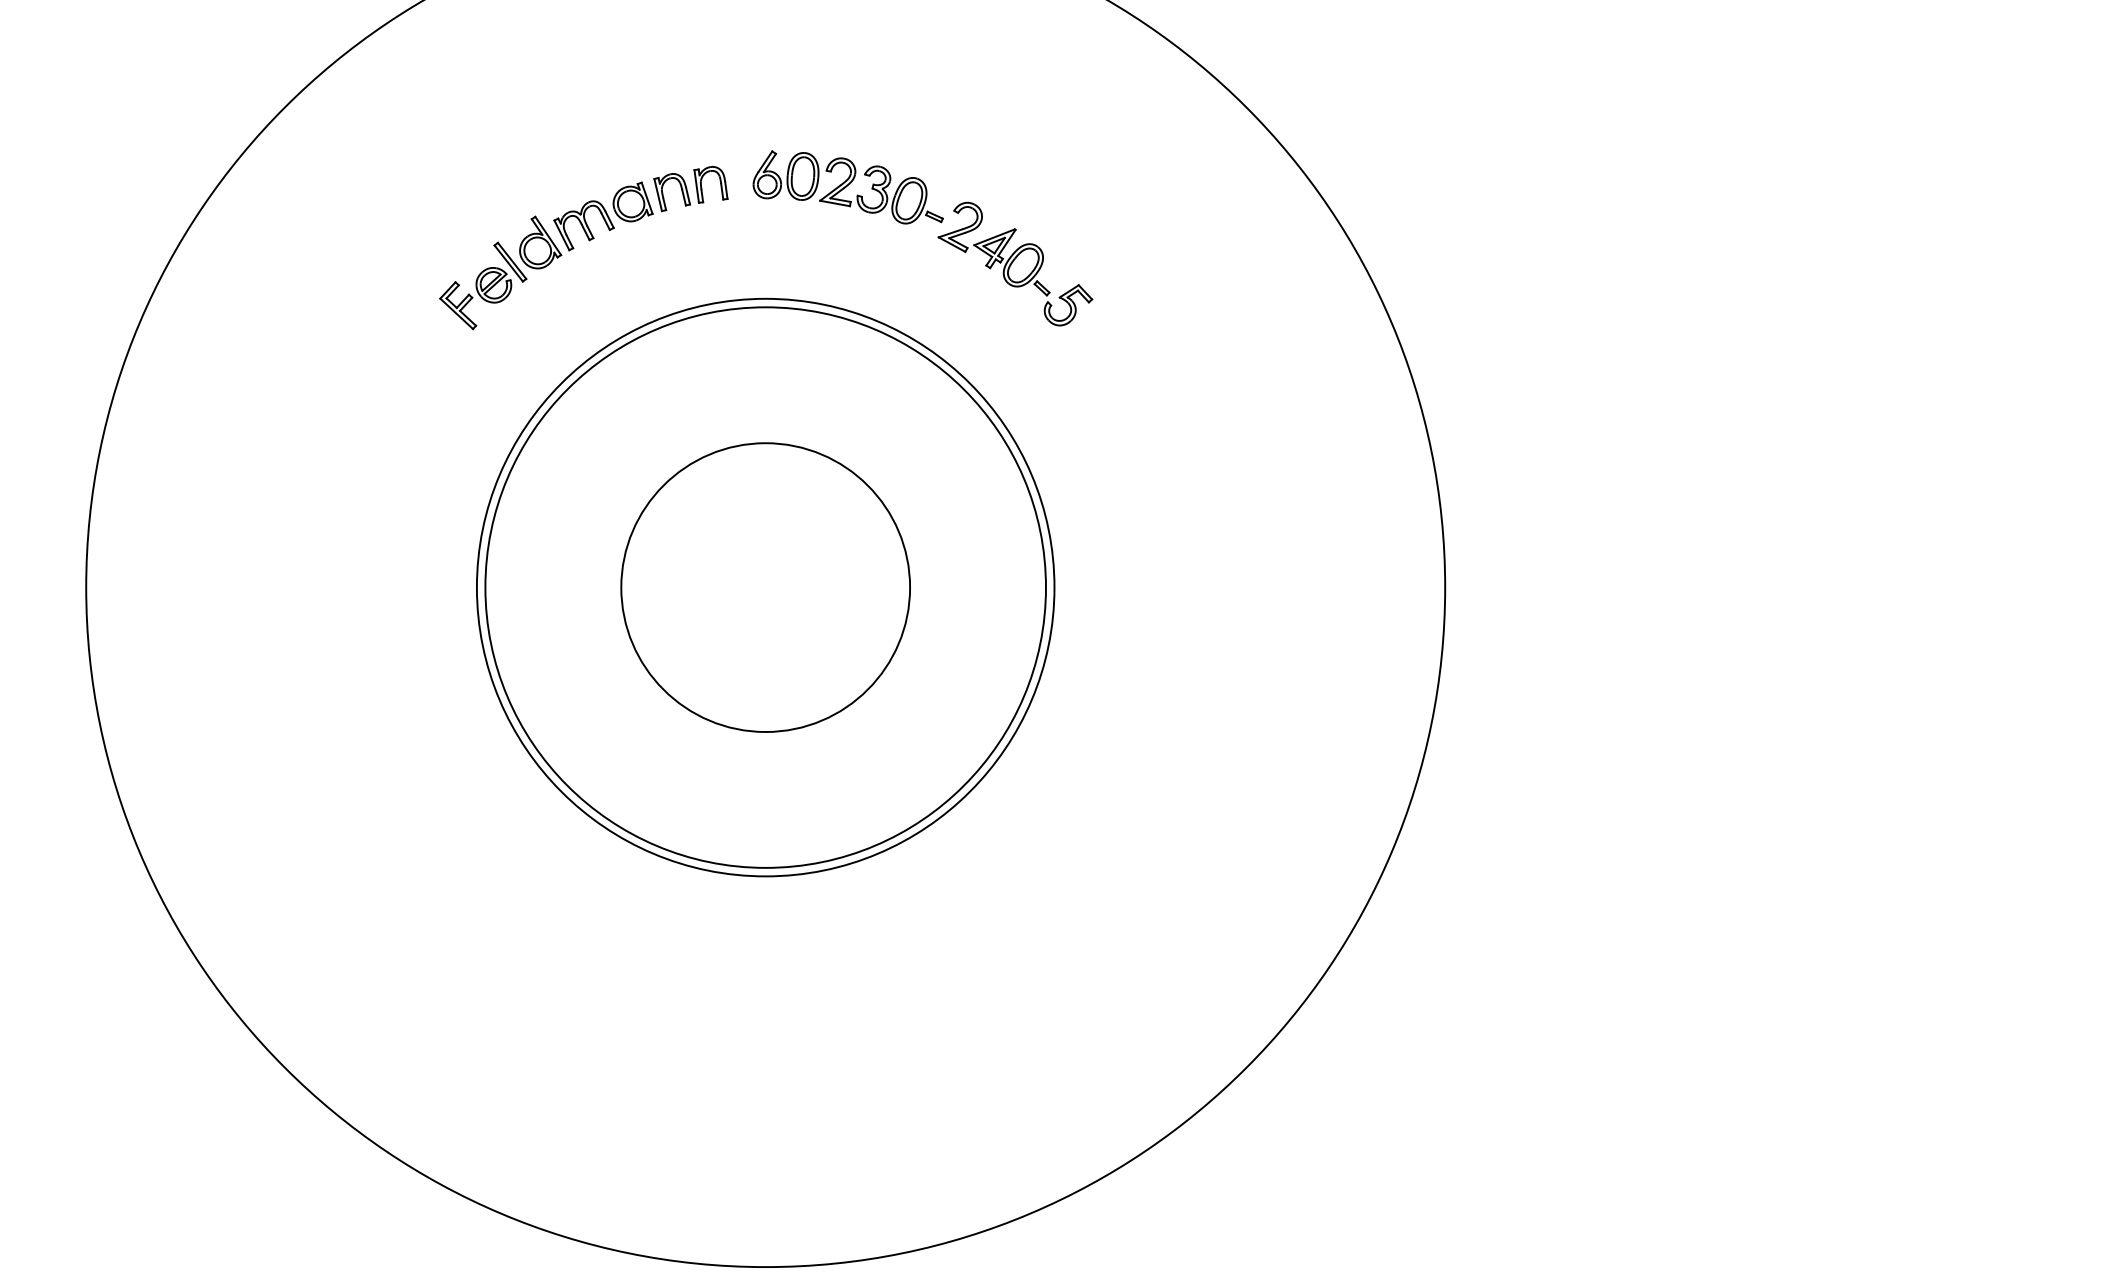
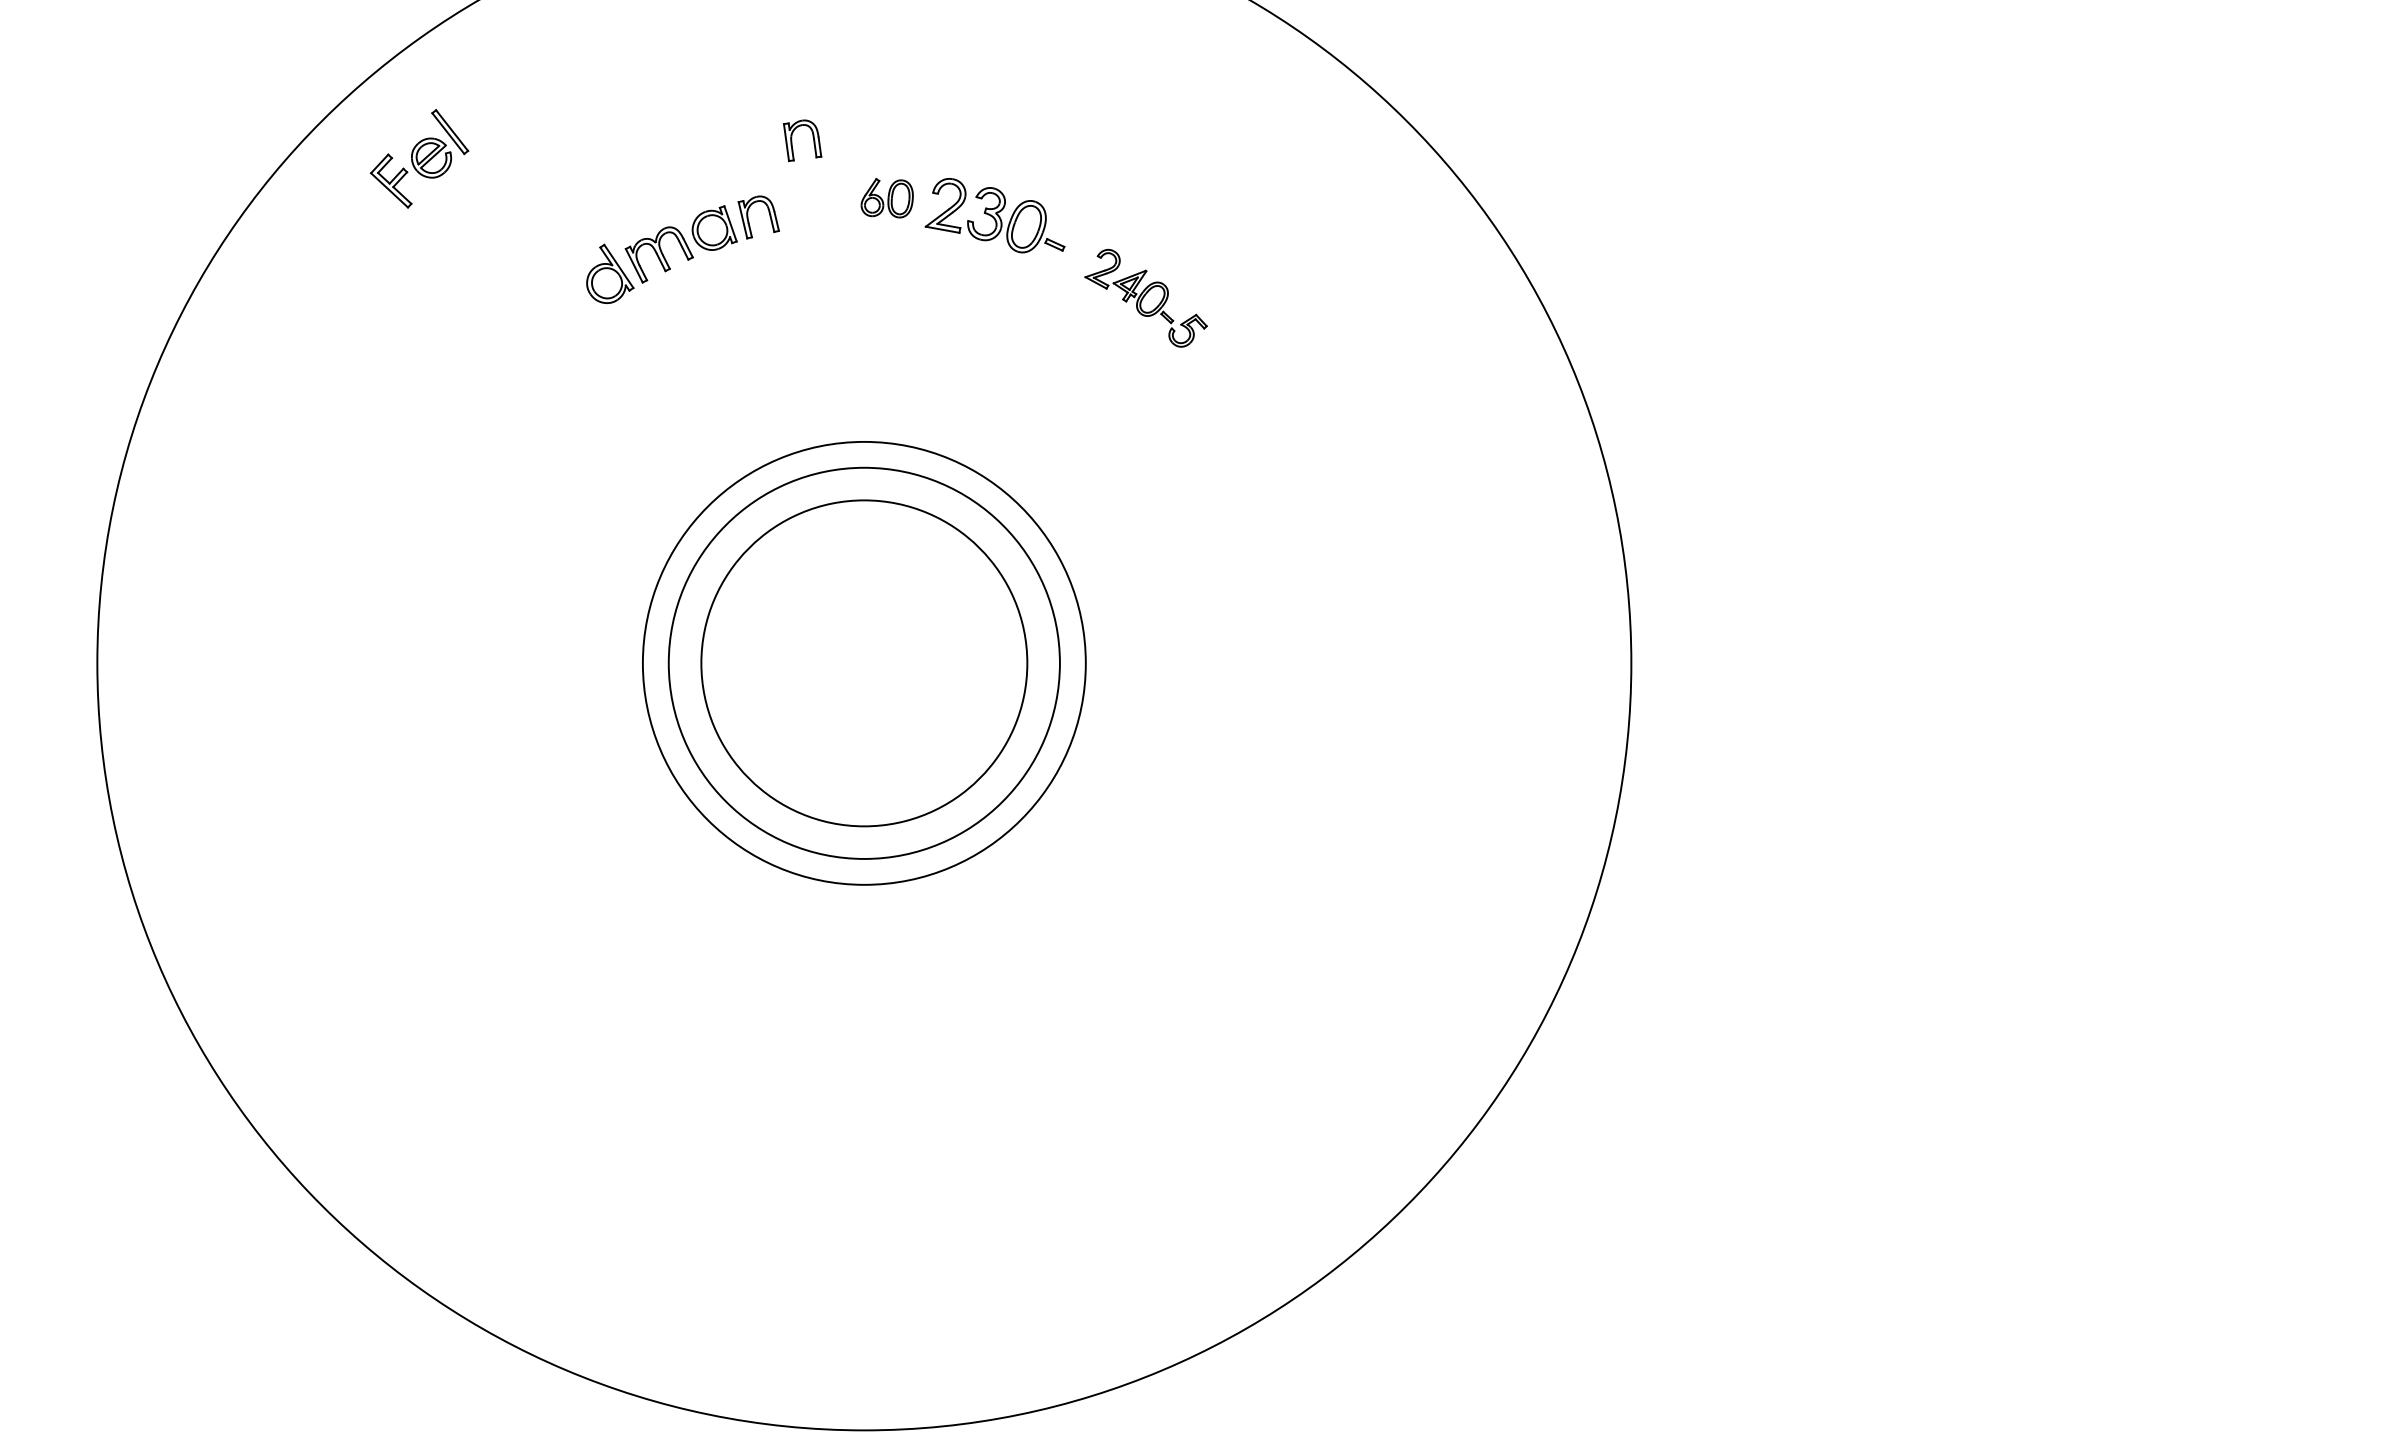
part: (785, 174) -> (886, 197), size x0.7
part: (702, 184) -> (792, 140), moved
part: (1014, 264) -> (1145, 298), size x0.7
part: (483, 285) -> (419, 158), moved
circle: (764, 586) -> (863, 662), size x0.7
circle: (765, 587) -> (864, 663), size x0.6

